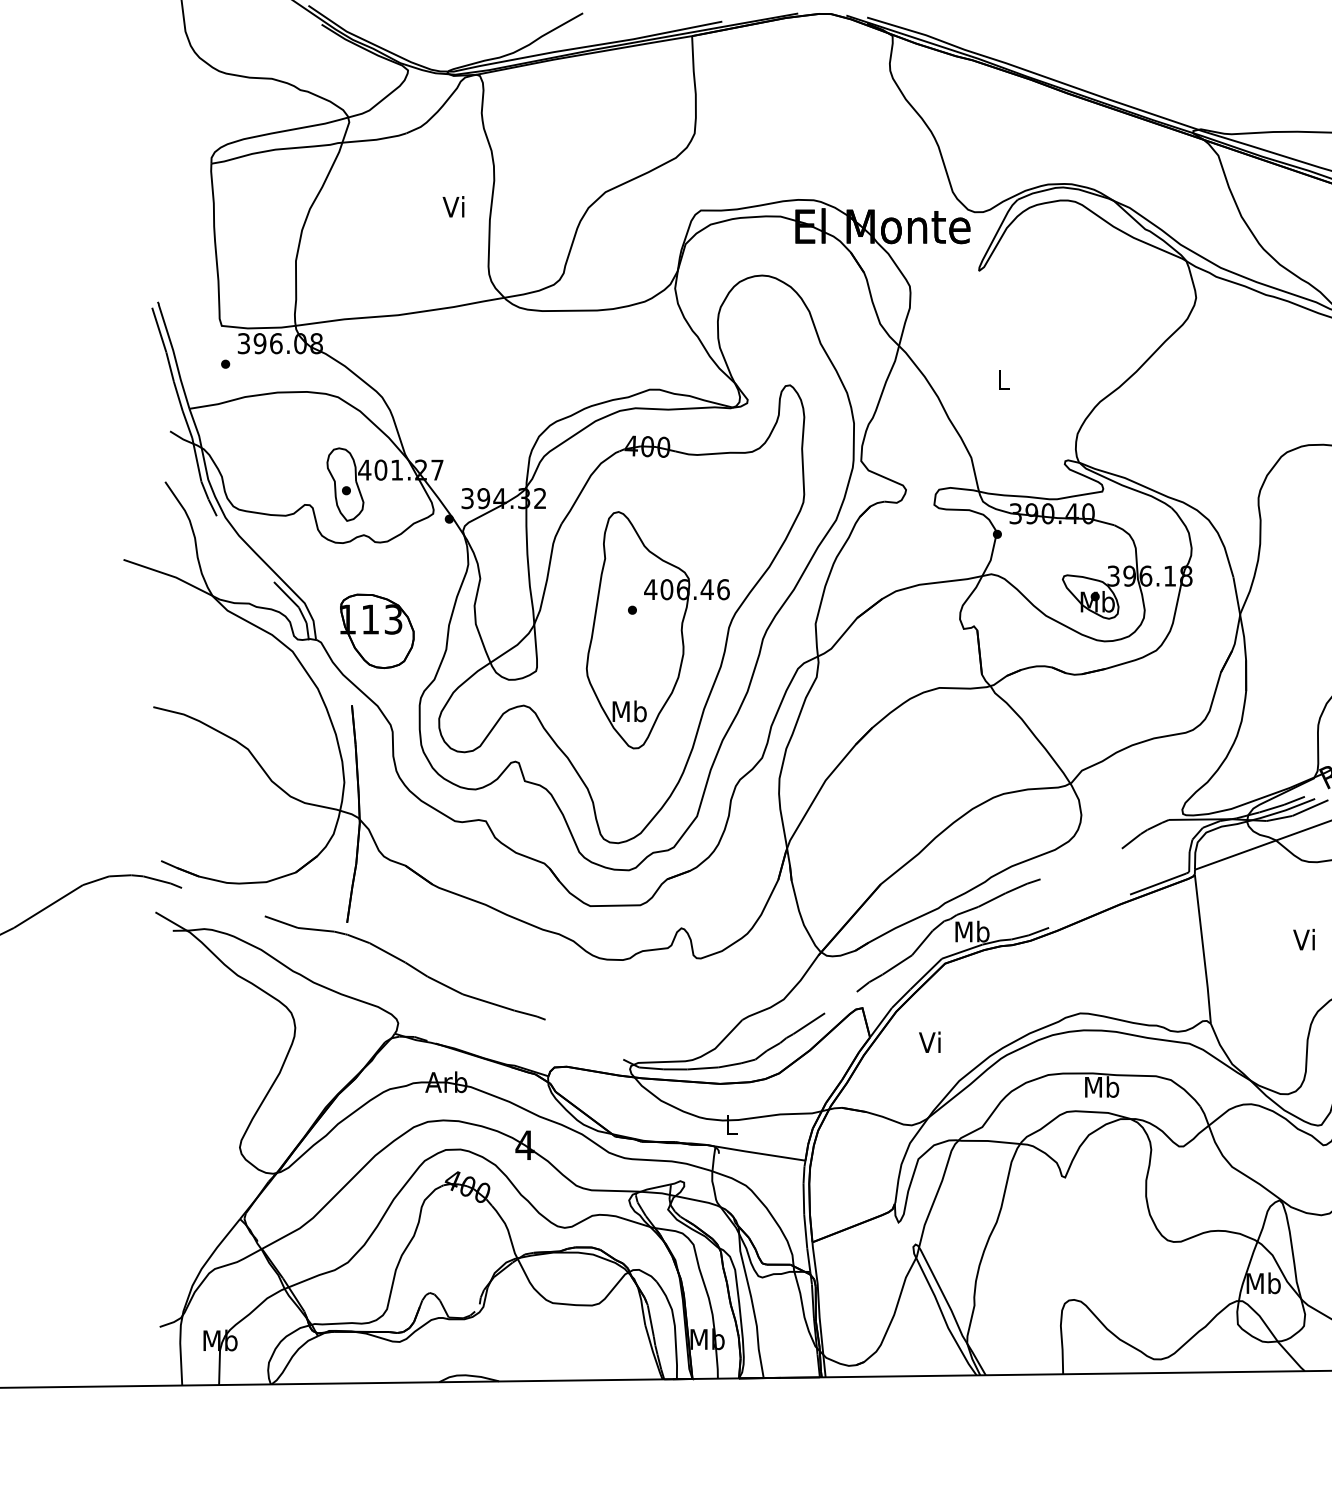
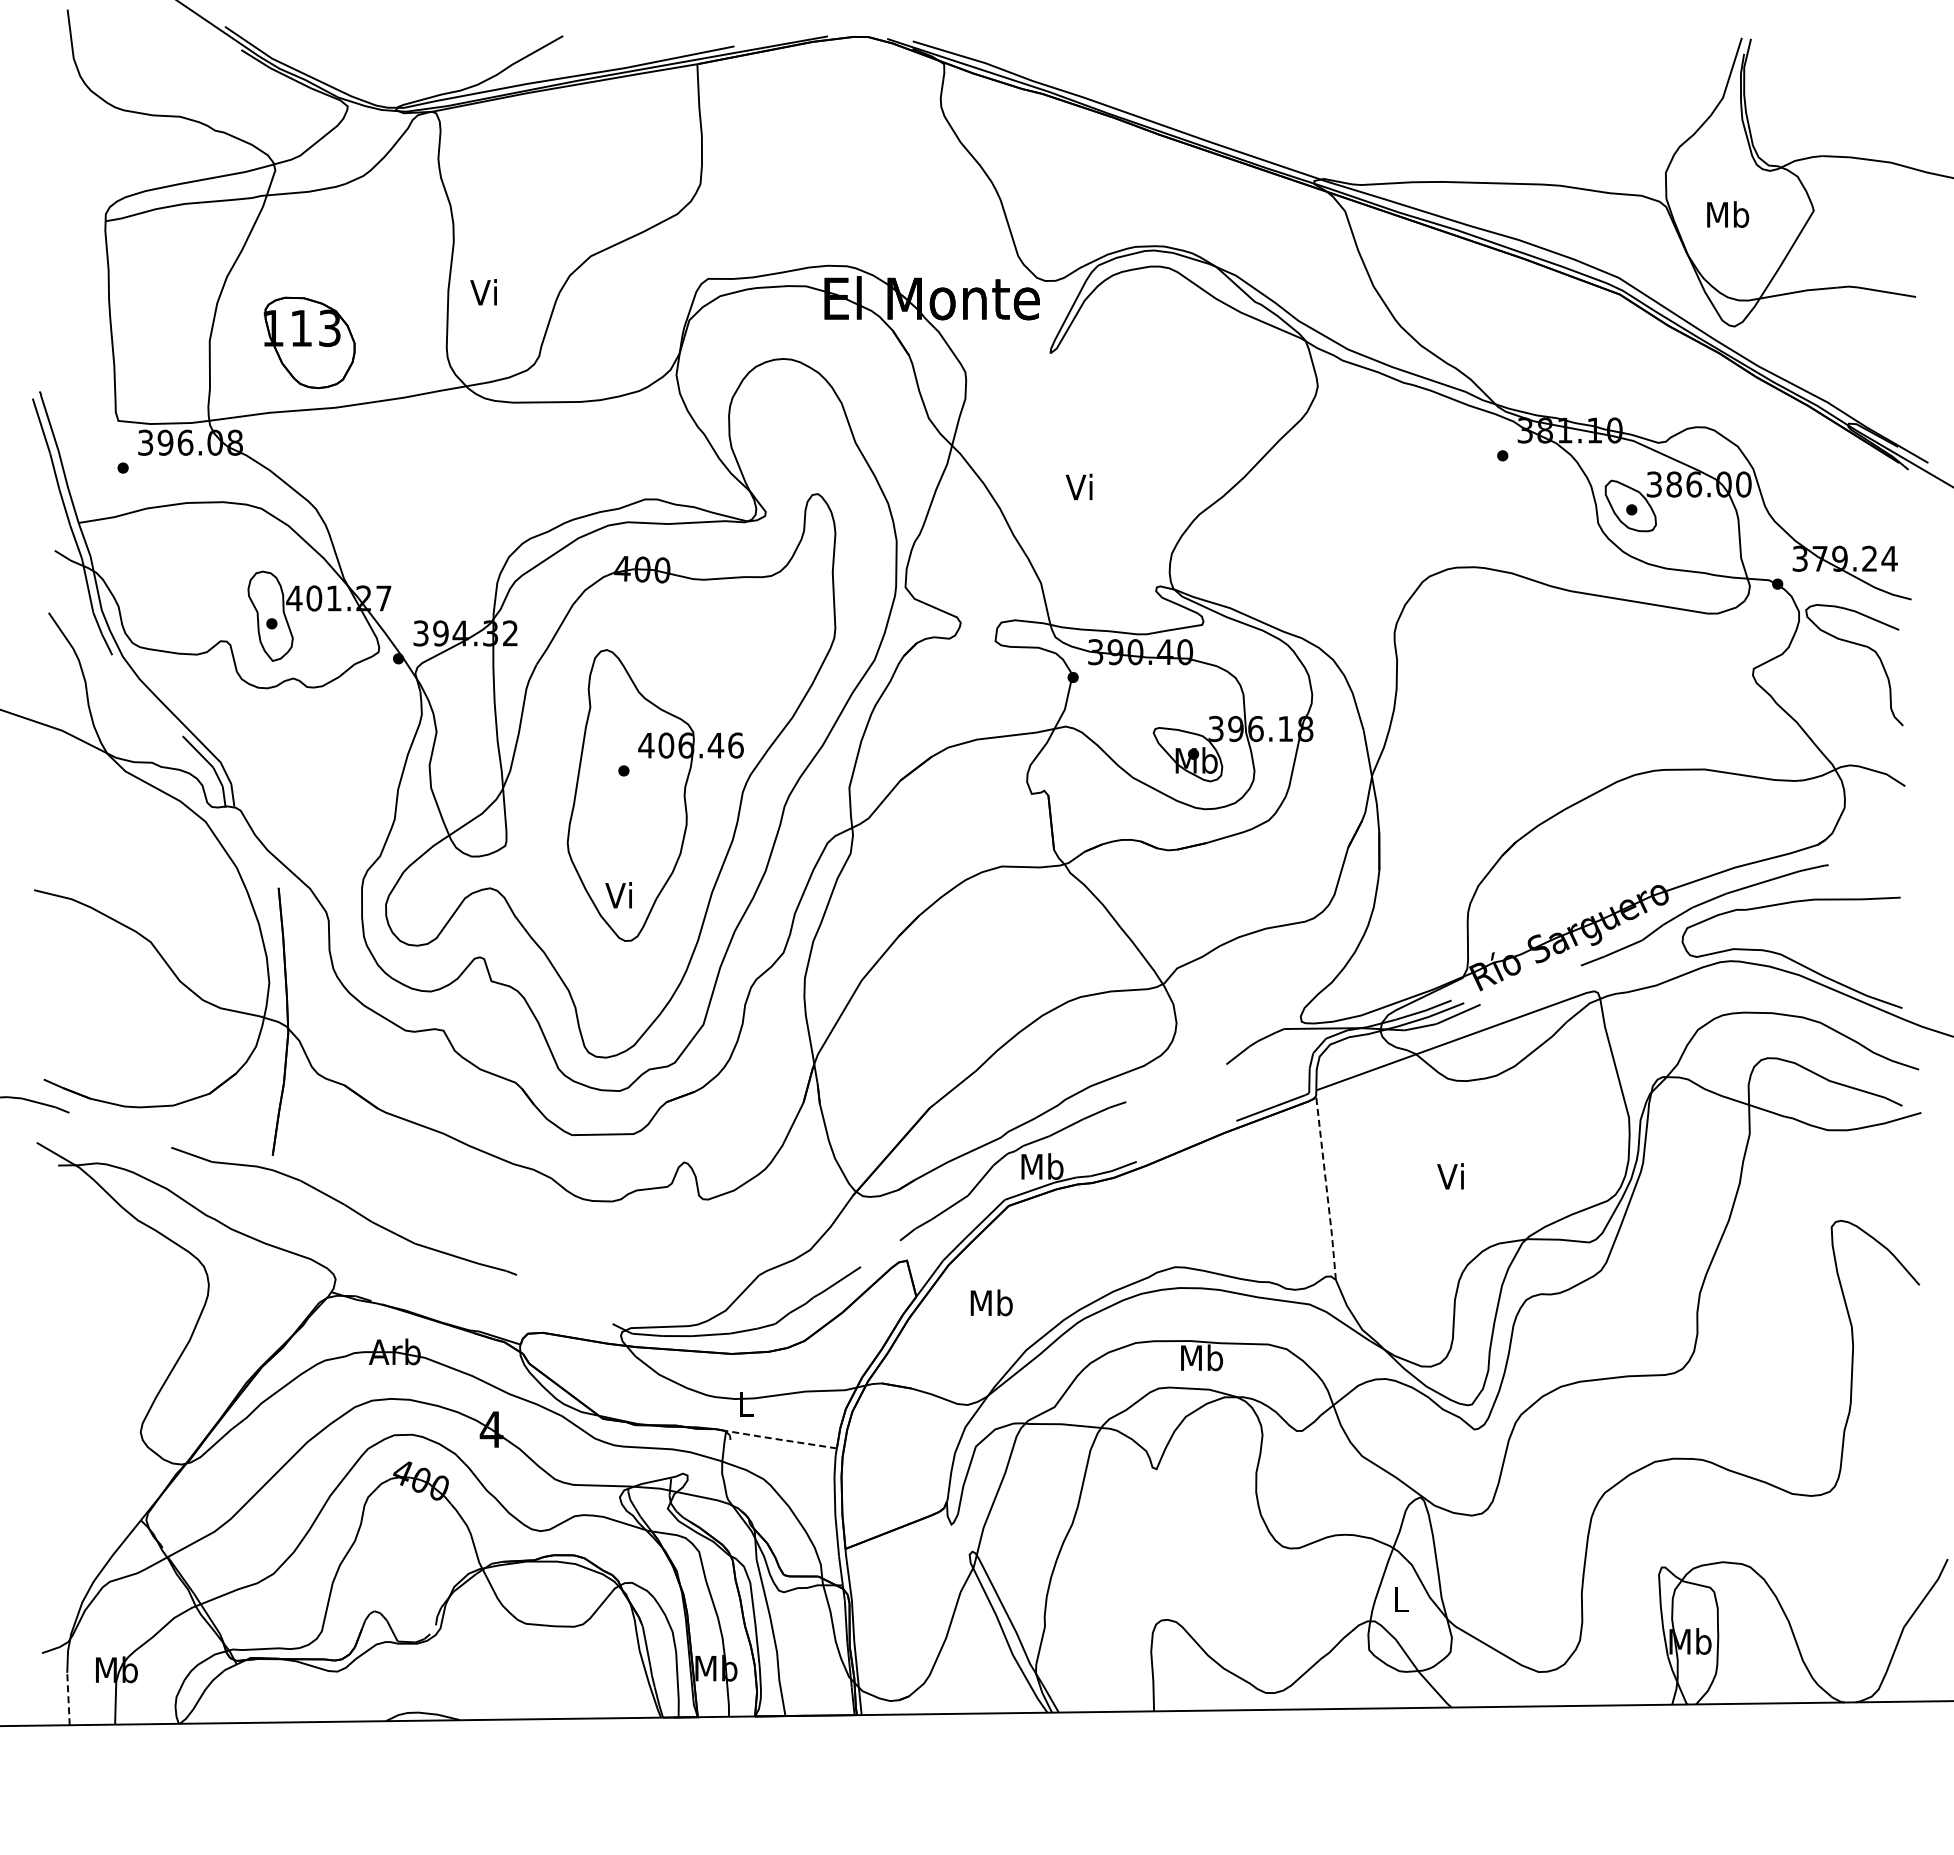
text: (453, 206) -> (483, 292), moved
text: (1001, 379) -> (1078, 486), L -> Vi
part: (377, 631) -> (309, 342), moved
text: (629, 711) -> (620, 895), Mb -> Vi
line: (1203, 949) -> (1326, 1188), solid -> dashed
text: (931, 1042) -> (991, 1302), Vi -> Mb
line: (759, 1153) -> (780, 1439), solid -> dashed
text: (1263, 1283) -> (1400, 1599), Mb -> L
line: (181, 1363) -> (68, 1698), solid -> dashed

